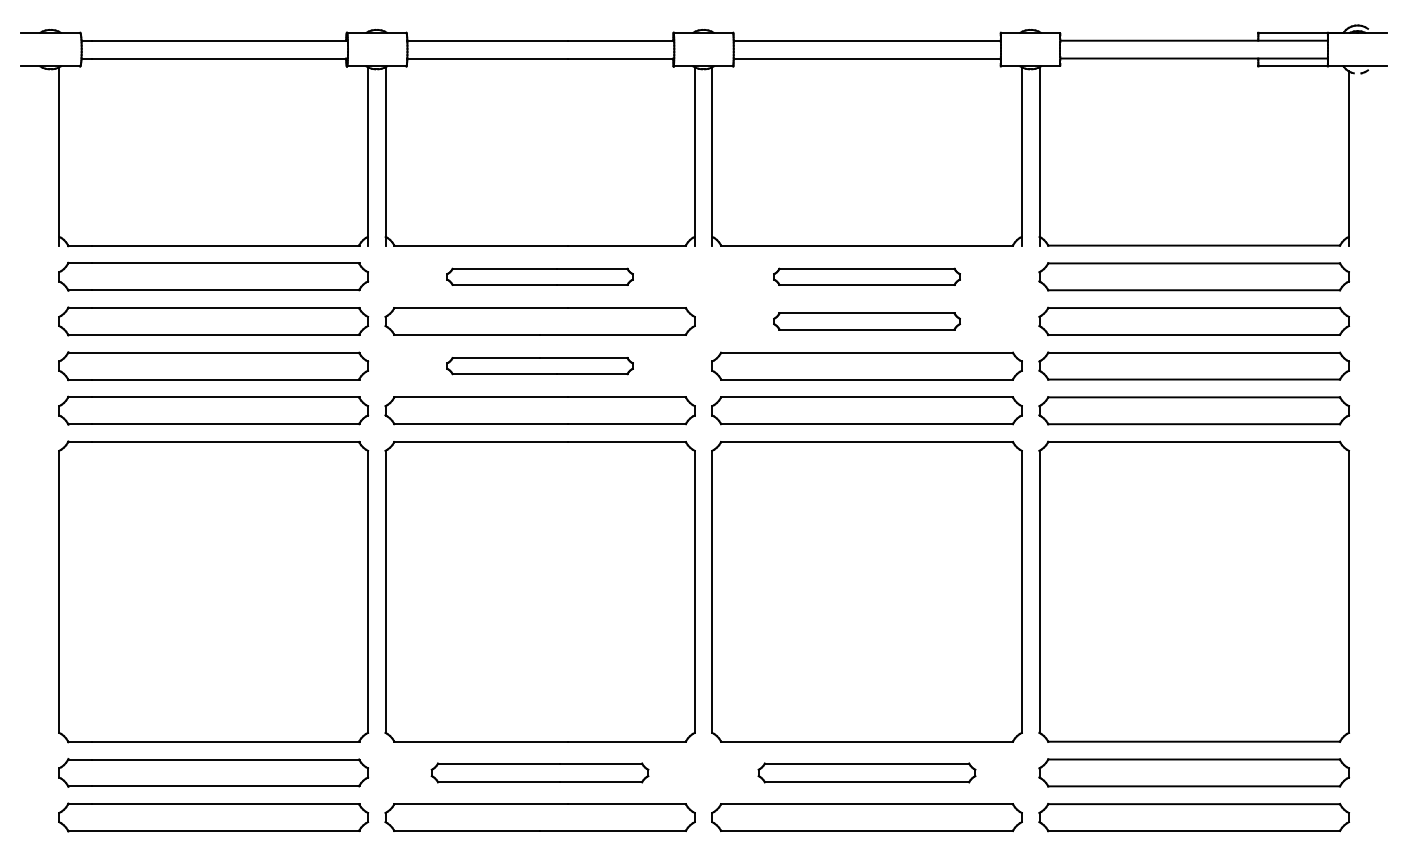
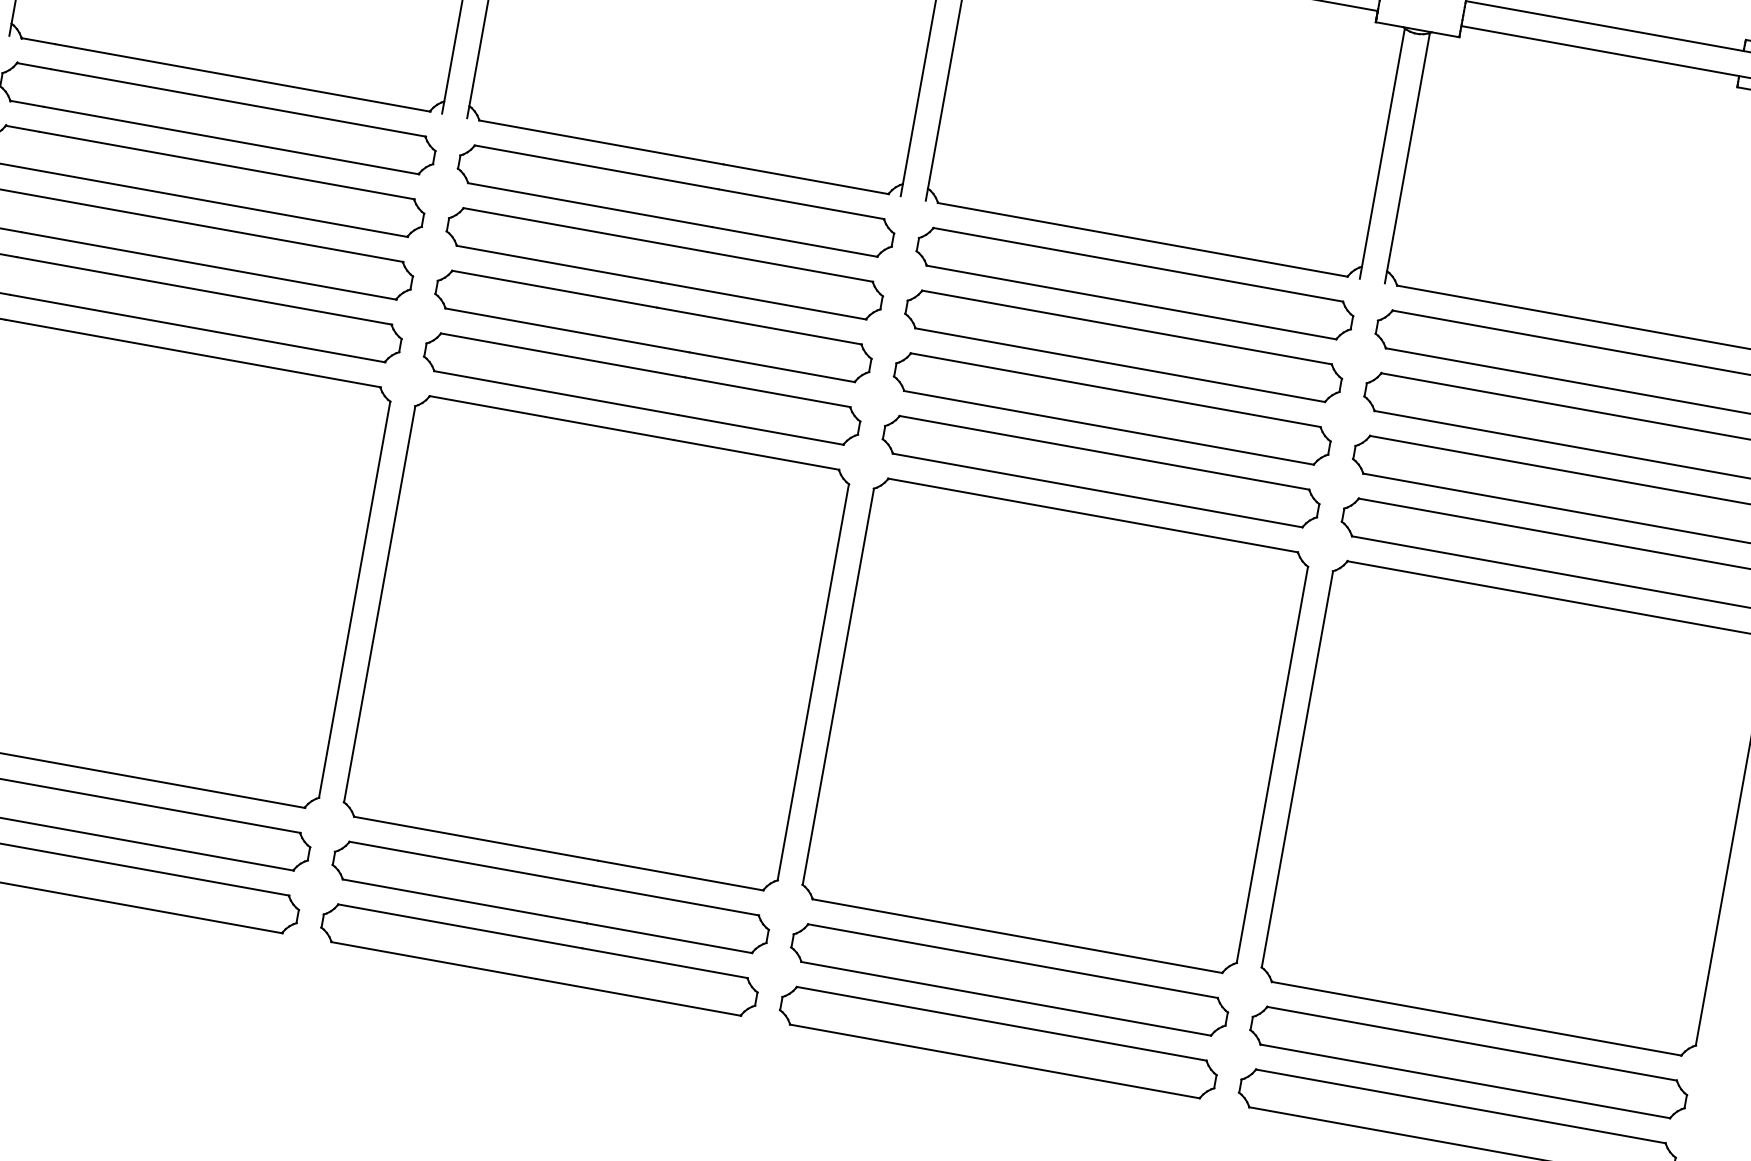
part: (539, 276) -> (675, 200), size x1.67
part: (866, 276) -> (1134, 283), size x1.67
part: (866, 321) -> (1122, 346), size x1.67
part: (539, 365) -> (652, 325), size x1.67
part: (539, 772) -> (550, 896), size x1.43
part: (866, 772) -> (1008, 979), size x1.43

